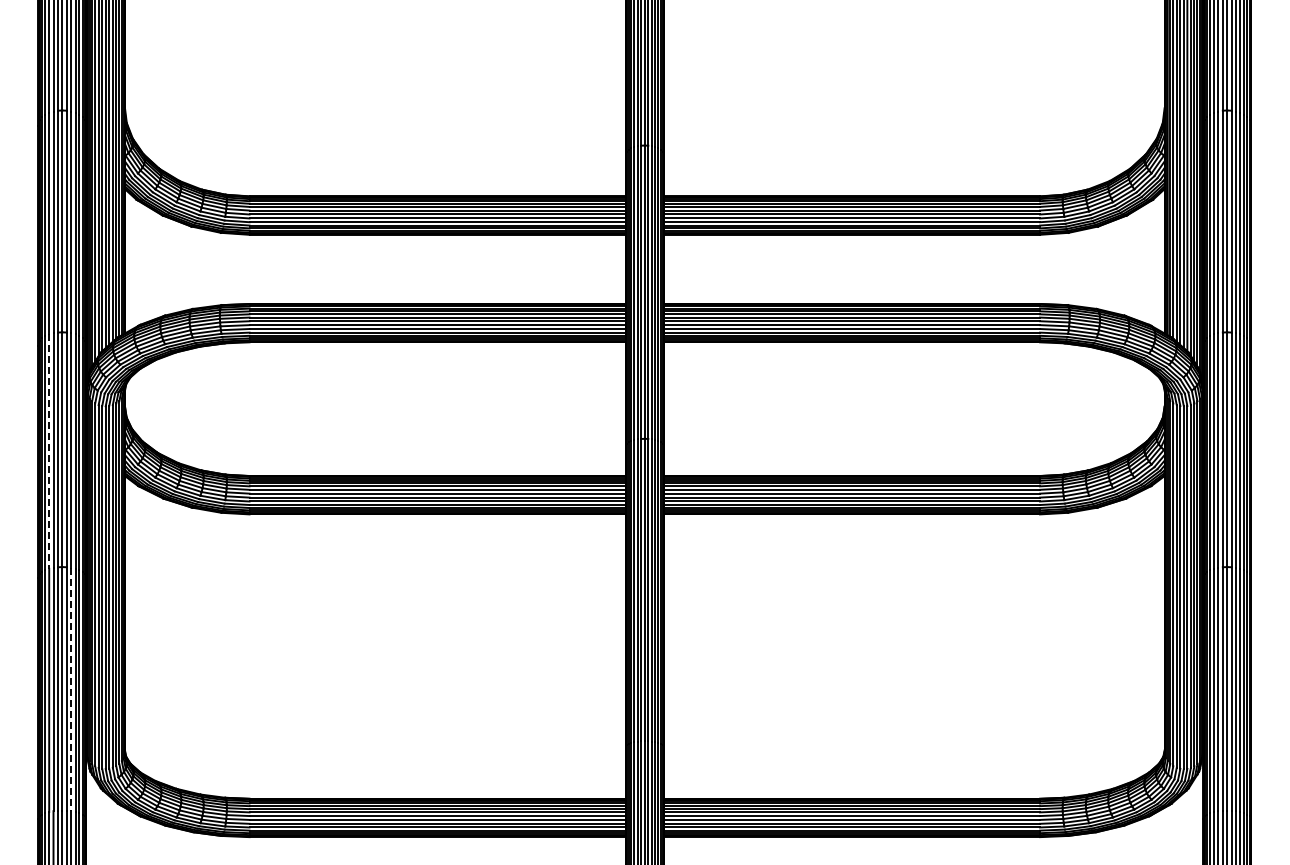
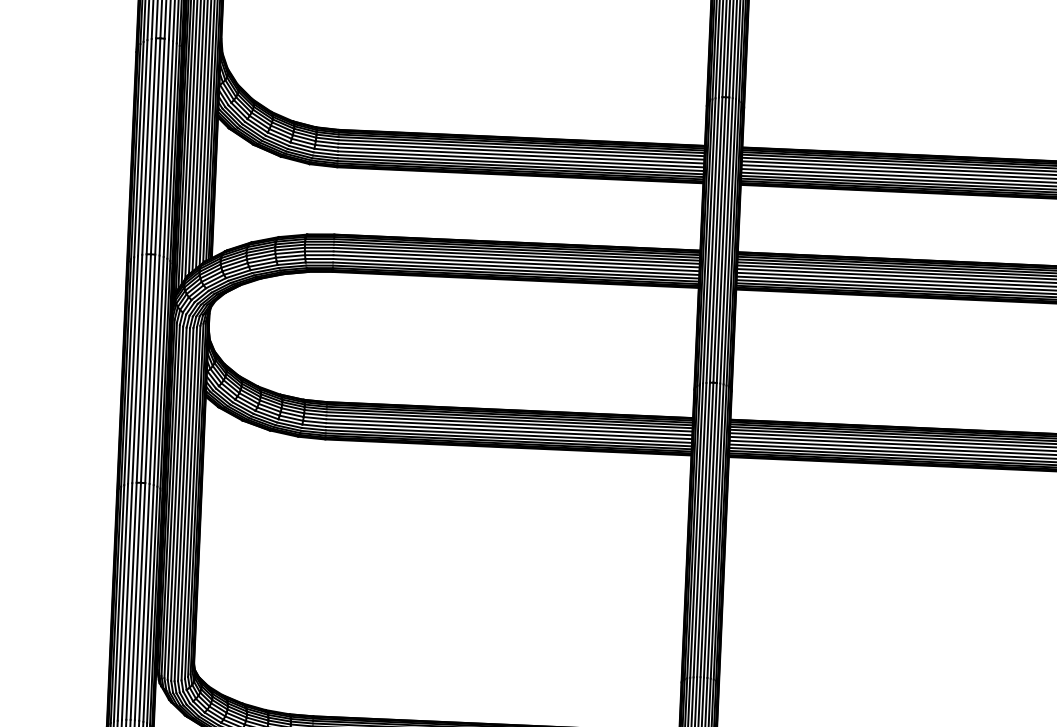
line: (49, 452) -> (133, 370), dashed -> solid
line: (71, 689) -> (144, 602), dashed -> solid

